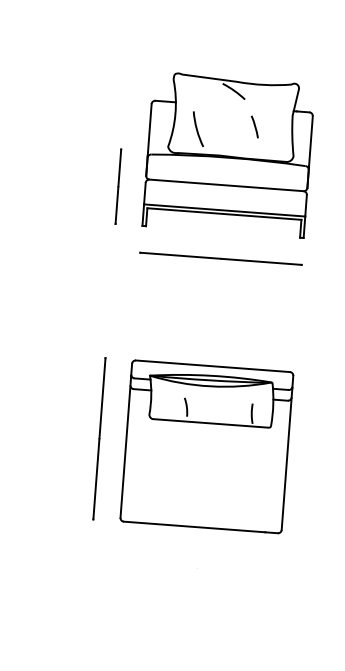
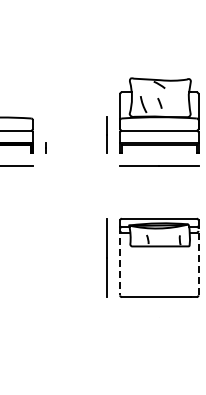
arc: (254, 127) -> (159, 103), moved
line: (126, 448) -> (120, 261), solid -> dashed
line: (286, 458) -> (198, 260), solid -> dashed

